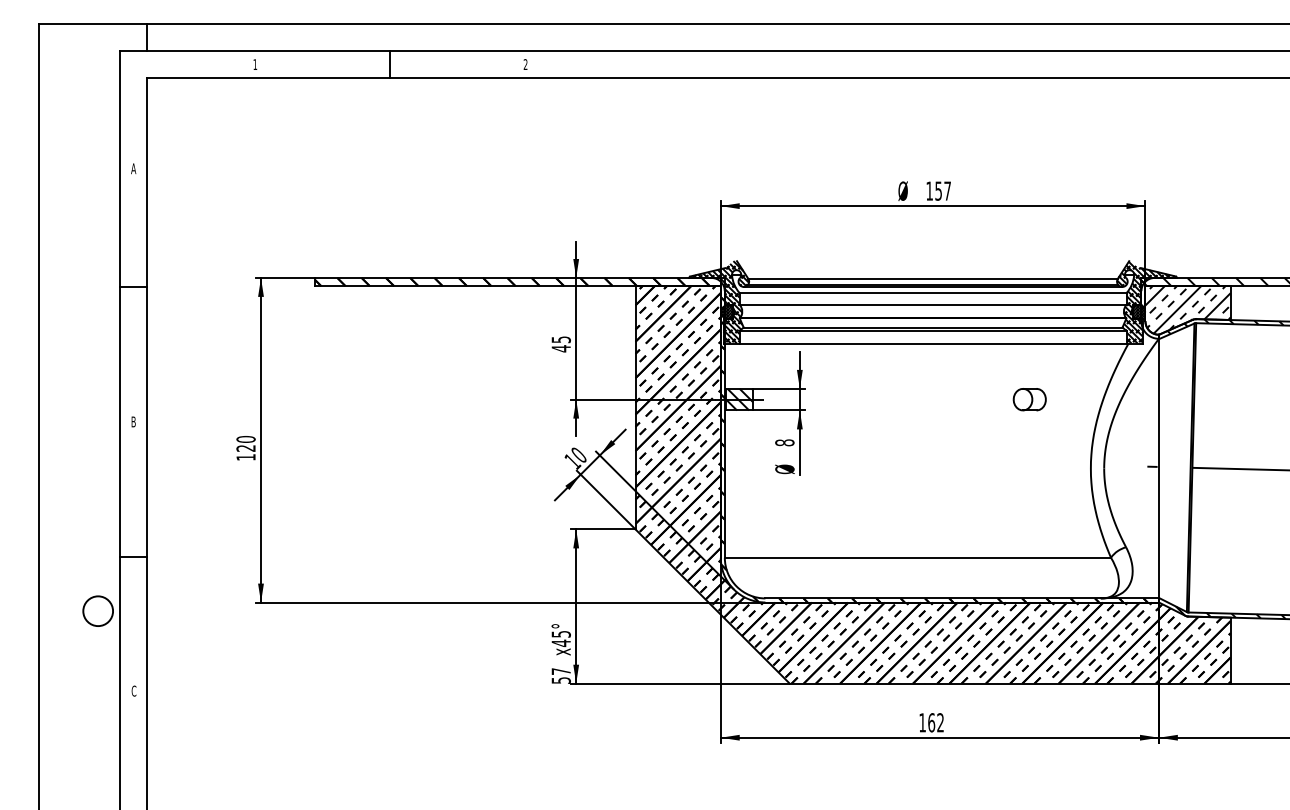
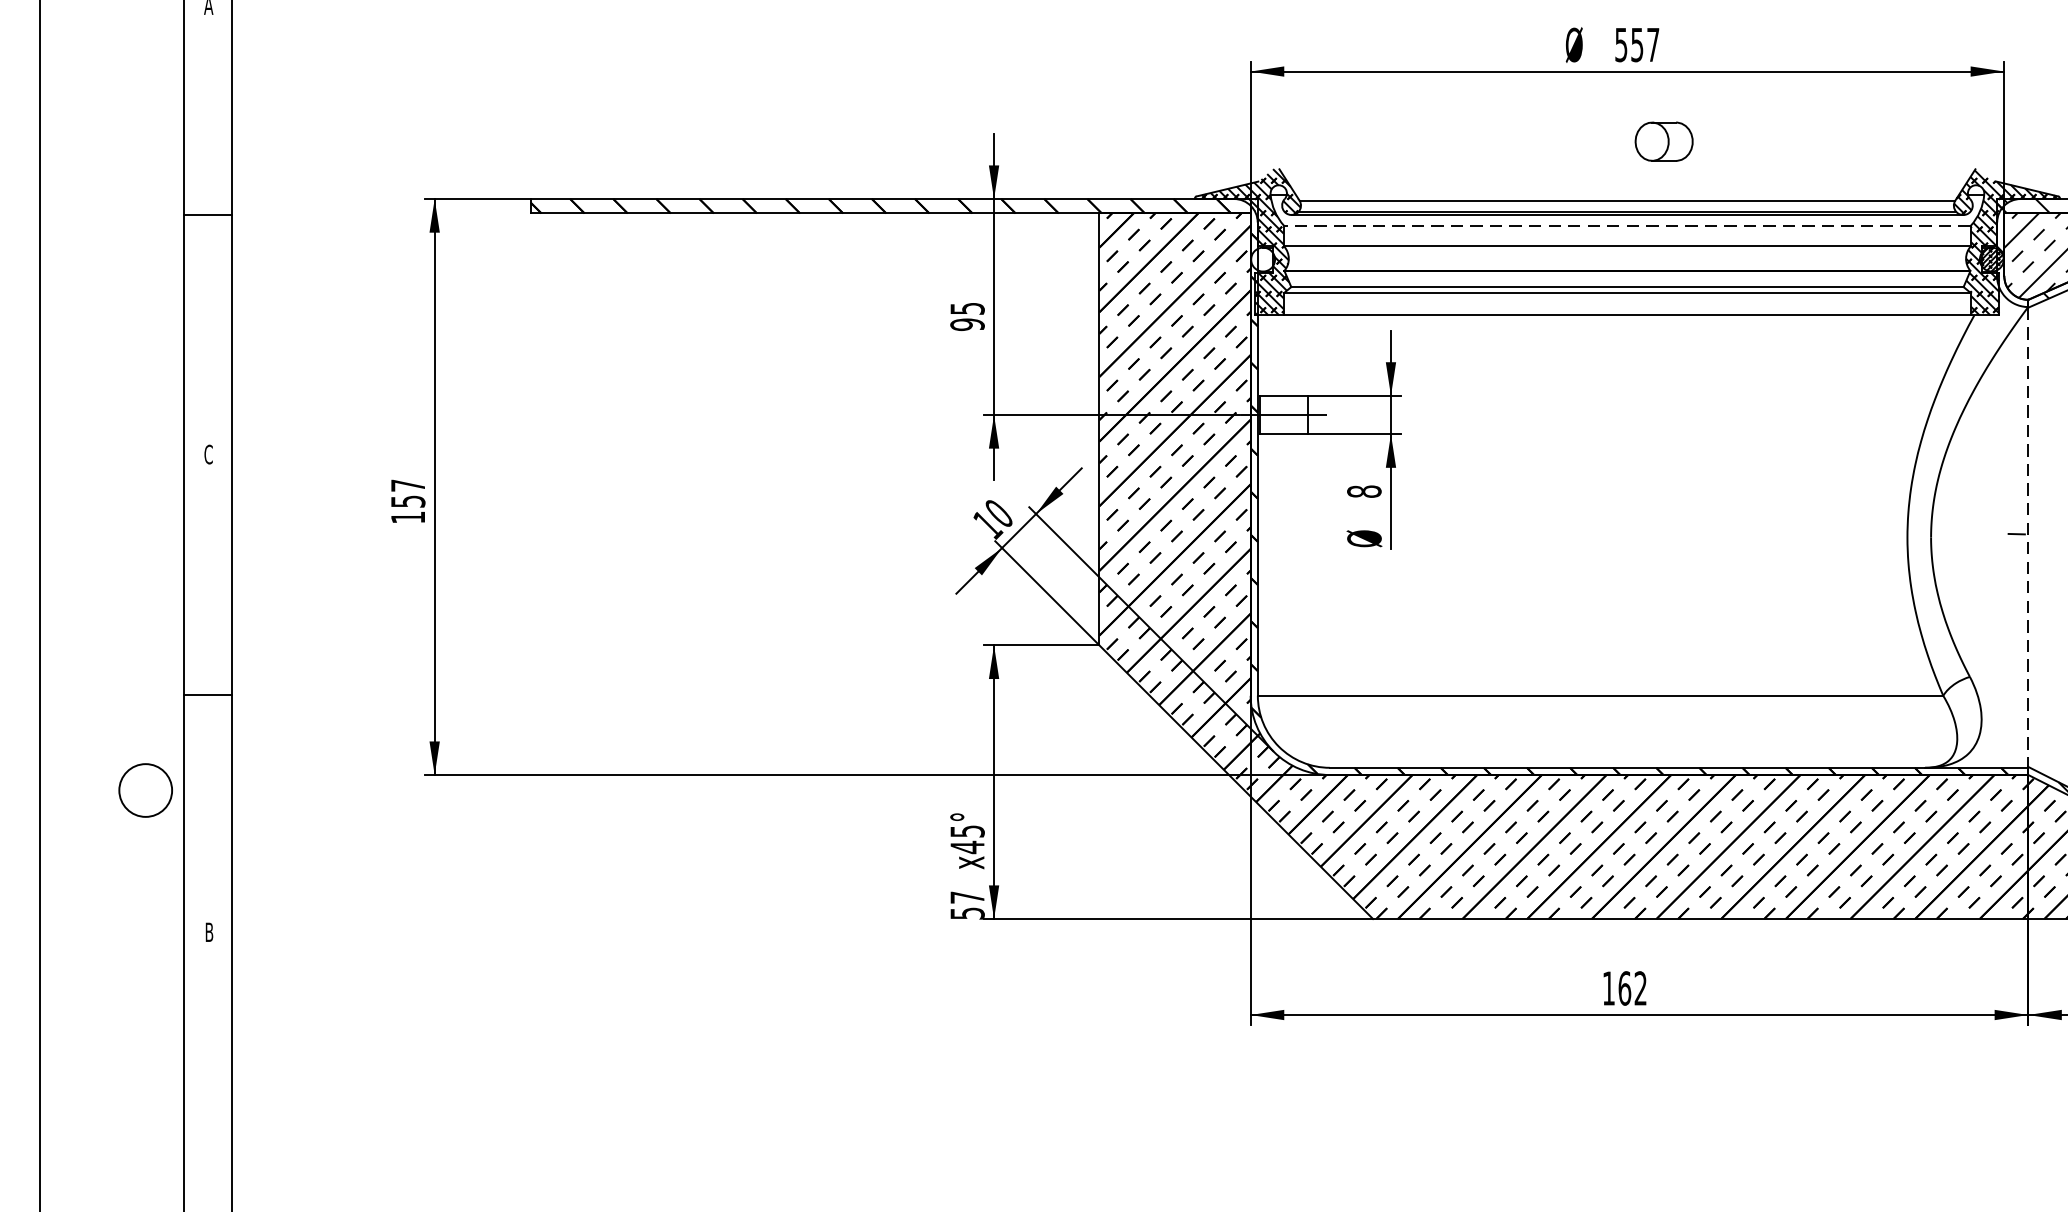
text: (929, 190) -> (1621, 43), 157 -> 557
line: (933, 293) -> (1628, 226), solid -> dashed
hatch: (727, 311) -> (1262, 258), removed
text: (560, 348) -> (966, 324), 45 -> 95
hatch: (739, 399) -> (1283, 414), removed
part: (1029, 399) -> (1663, 141), moved
text: (133, 421) -> (208, 453), B -> C
text: (245, 443) -> (407, 492), 120 -> 157
line: (1158, 469) -> (2027, 538), solid -> dashed
text: (133, 690) -> (208, 931), C -> B

